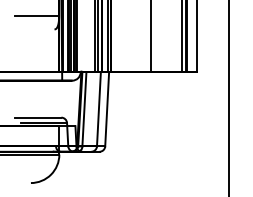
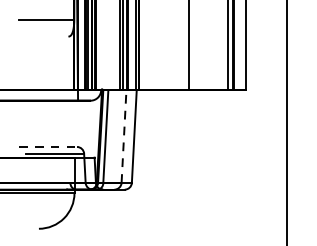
line: (98, 108) -> (123, 135), solid -> dashed
line: (38, 117) -> (48, 146), solid -> dashed

